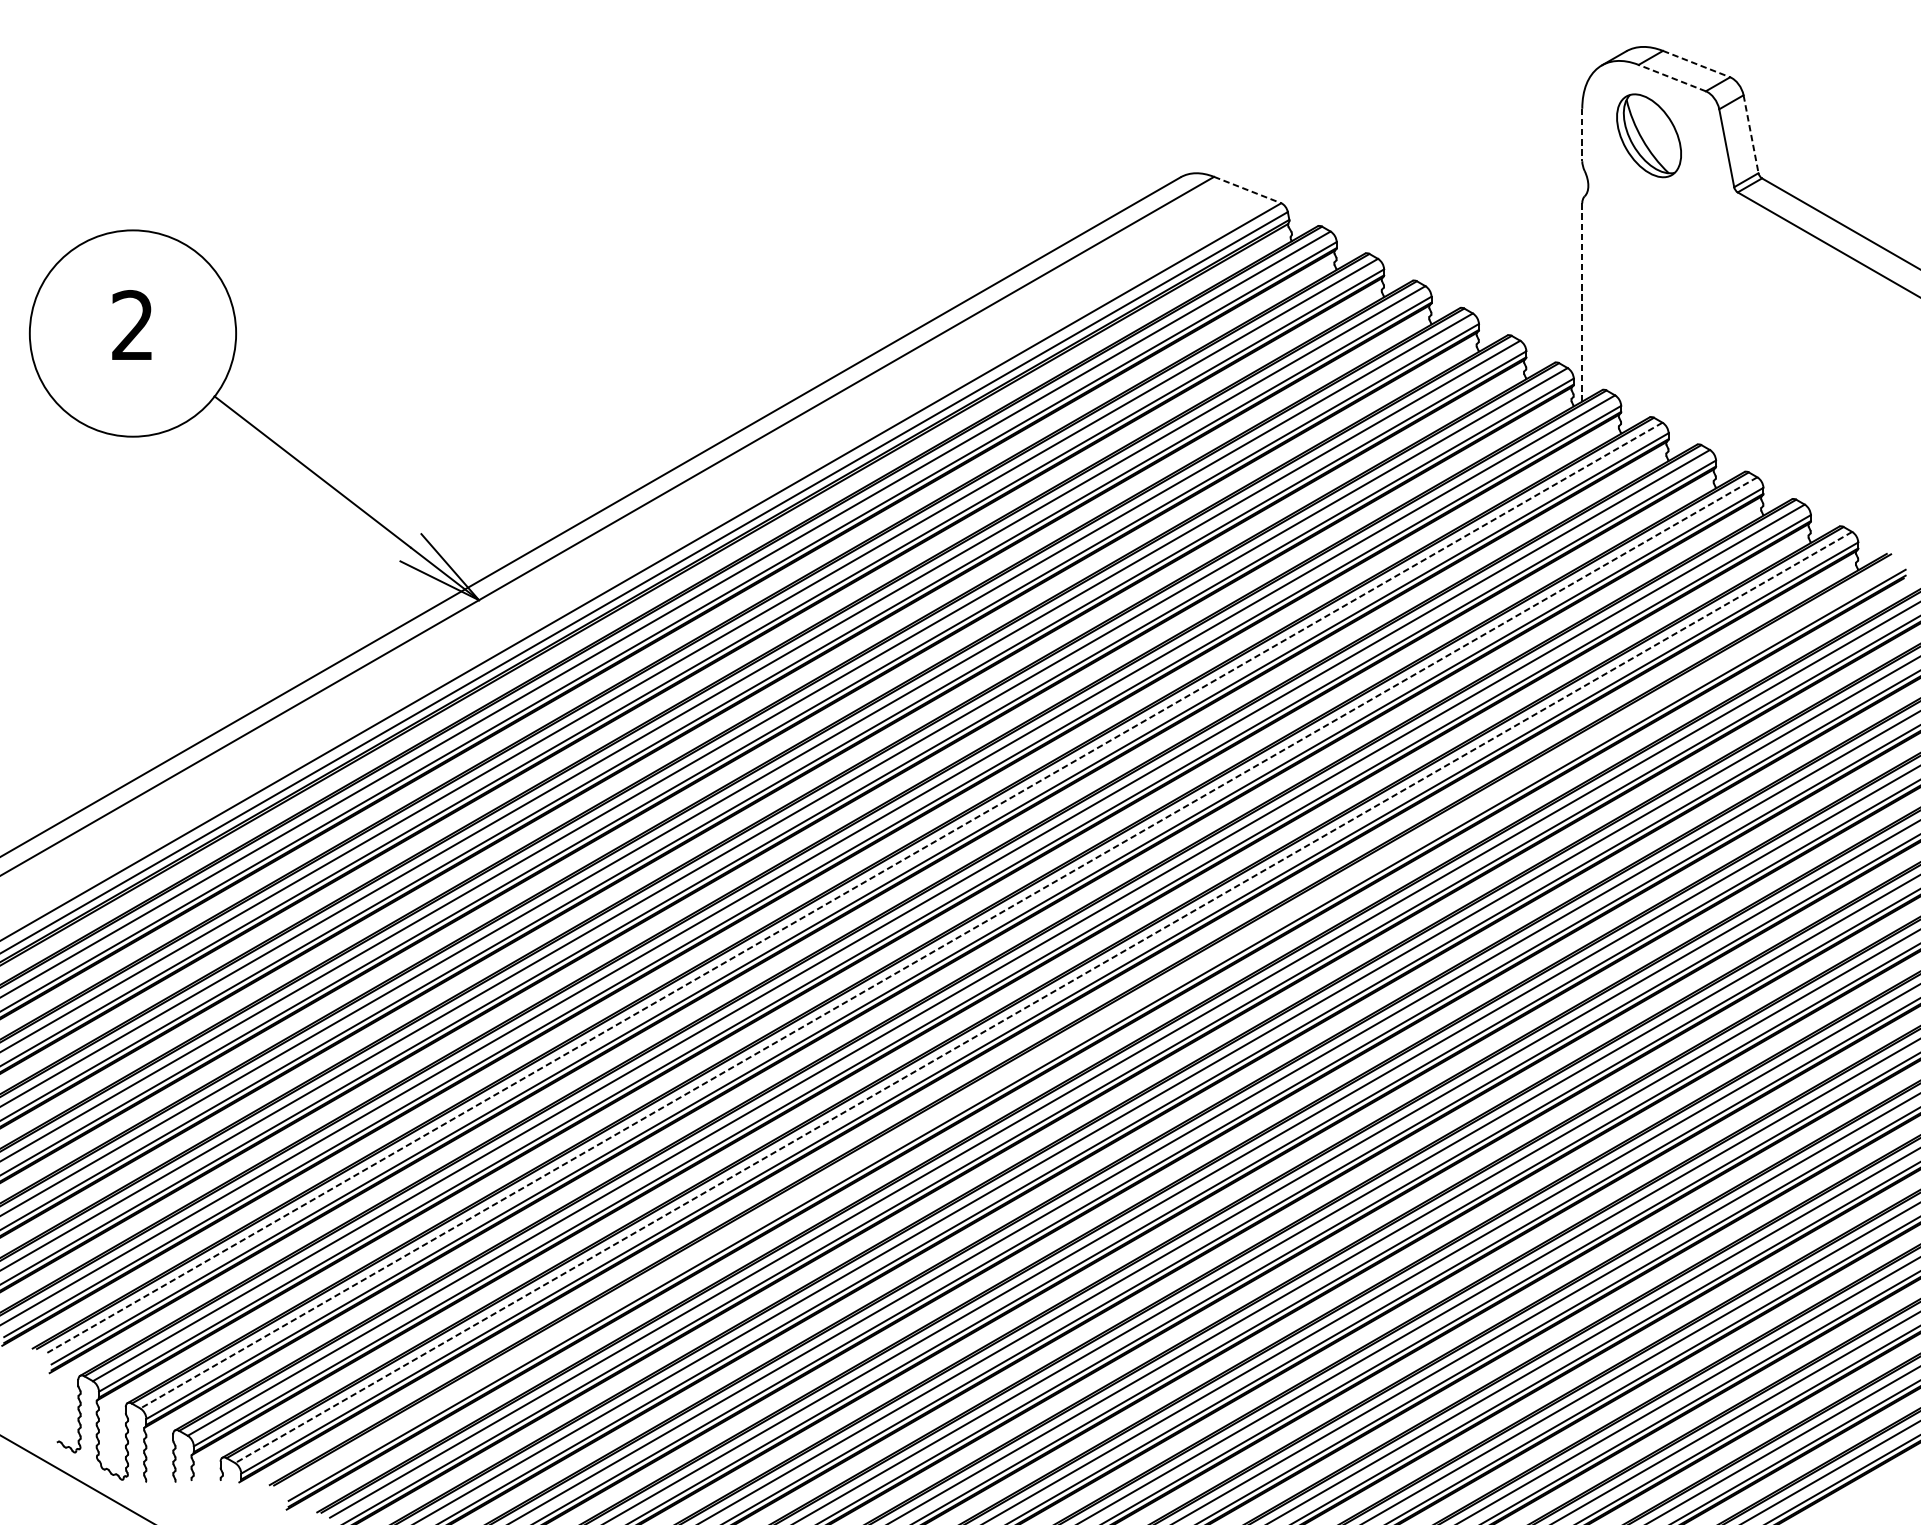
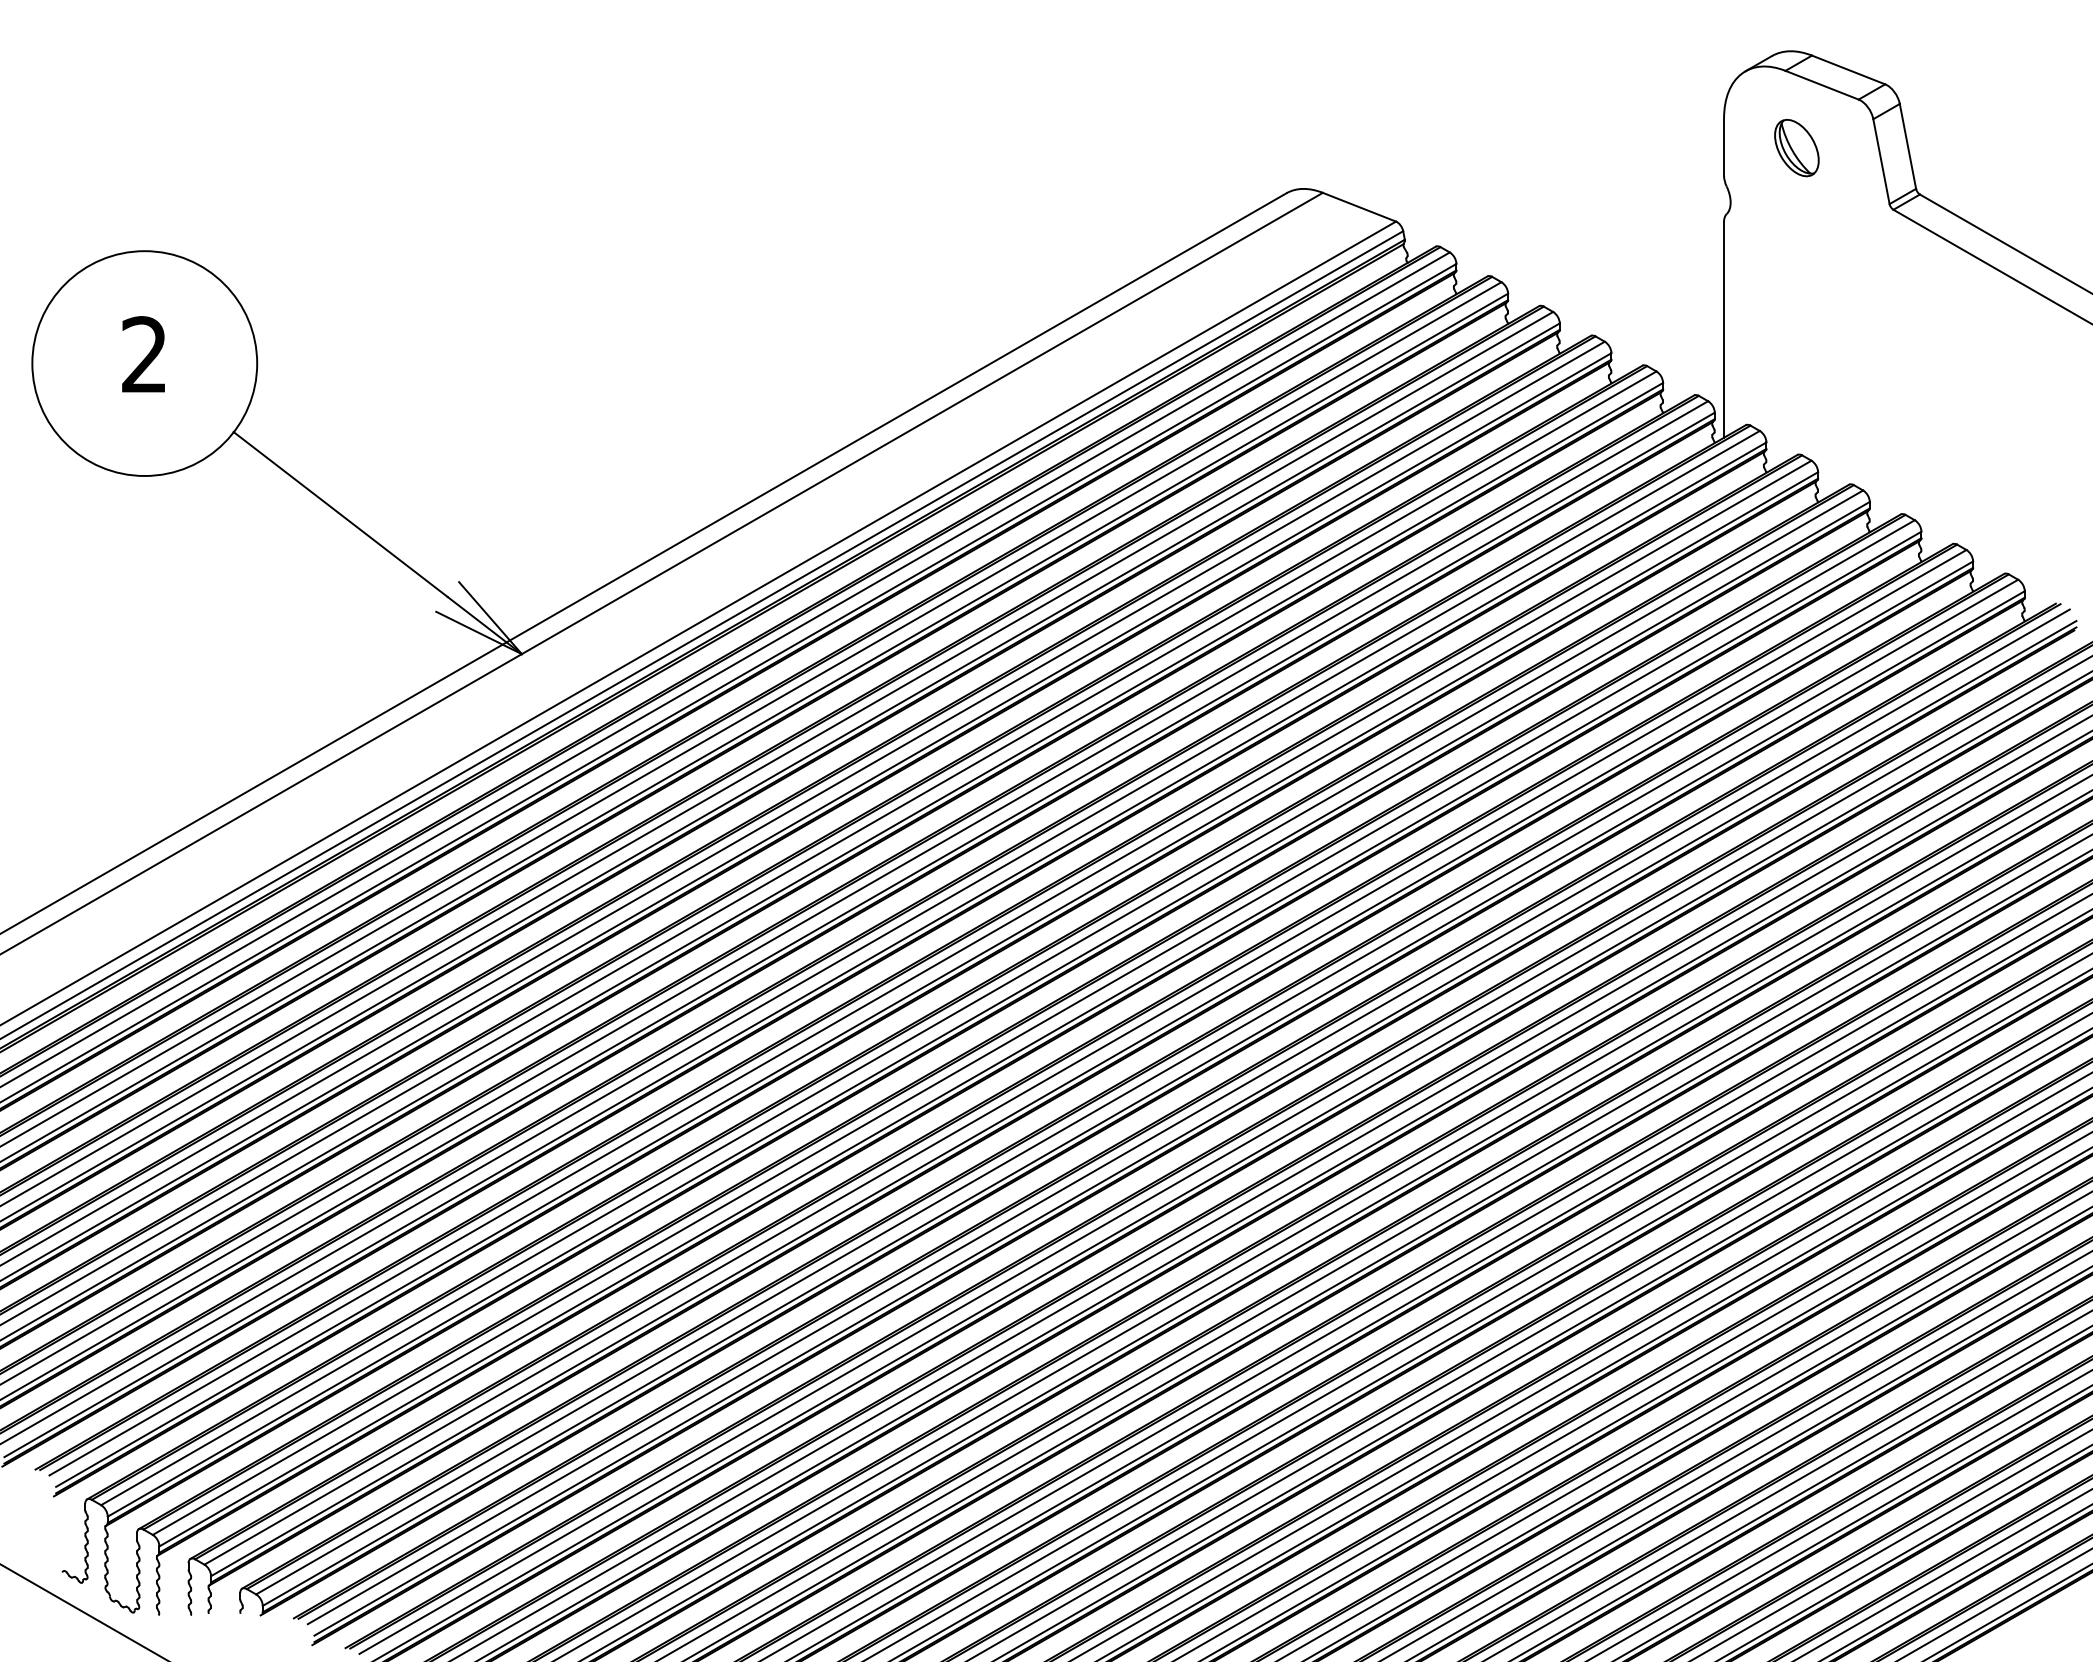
line: (1697, 64) -> (1849, 70), dashed -> solid
line: (1671, 78) -> (1821, 85), dashed -> solid
line: (1751, 134) -> (1908, 146), dashed -> solid
line: (1582, 135) -> (1724, 147), dashed -> solid
part: (1648, 135) -> (1796, 147), size x0.62
line: (1247, 190) -> (1359, 207), dashed -> solid
line: (1582, 302) -> (1724, 329), dashed -> solid
line: (854, 888) -> (930, 968), dashed -> solid
line: (948, 942) -> (1033, 1027), dashed -> solid
line: (1044, 997) -> (1137, 1087), dashed -> solid
line: (1090, 1024) -> (1188, 1116), added

